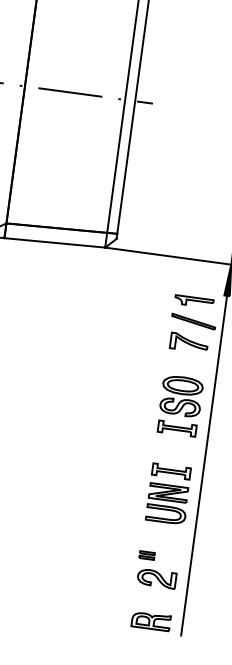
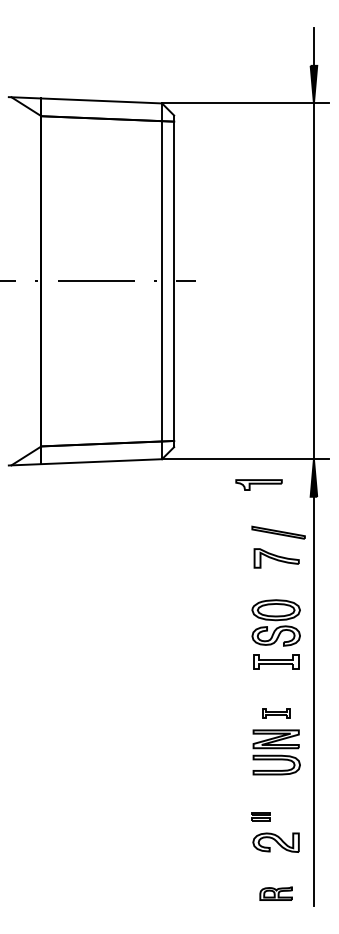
part: (193, 301) -> (258, 484), moved
part: (171, 471) -> (276, 713), size x0.6
part: (150, 620) -> (275, 893), size x0.7

